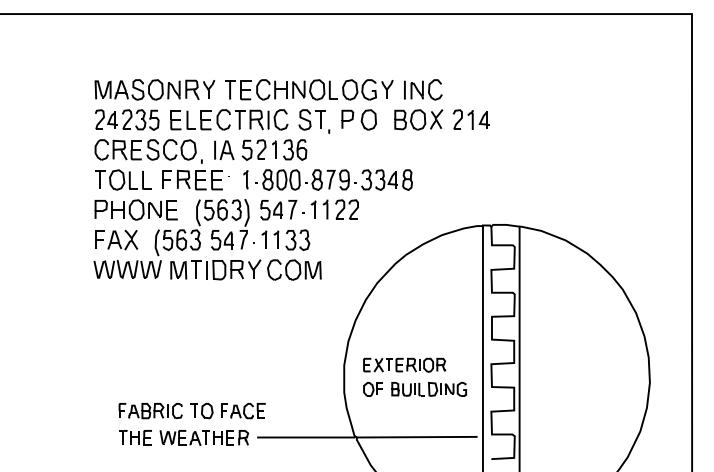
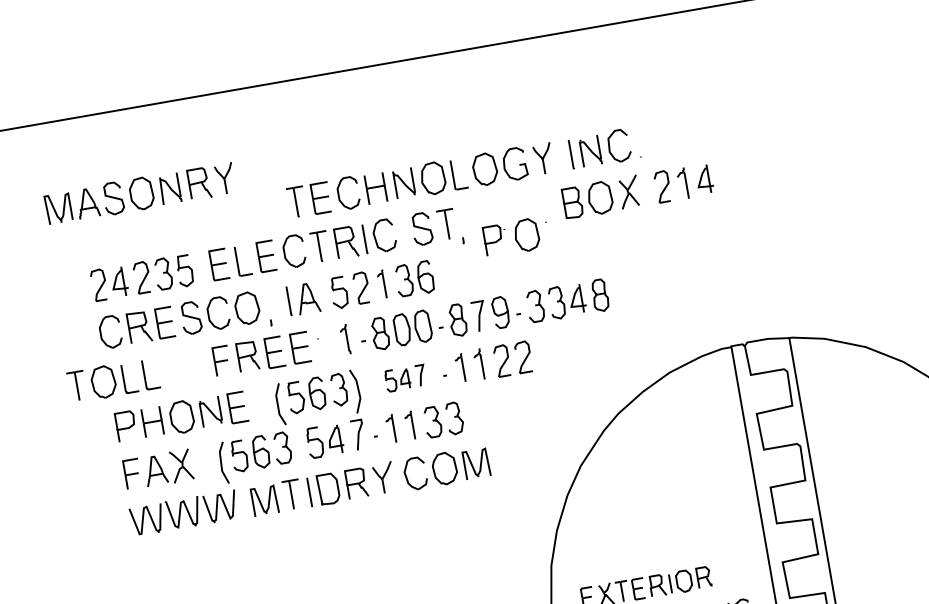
part: (154, 89) -> (139, 193), moved
part: (358, 119) -> (510, 237), moved
part: (123, 179) -> (113, 379), moved
part: (278, 210) -> (405, 378), size x0.7

